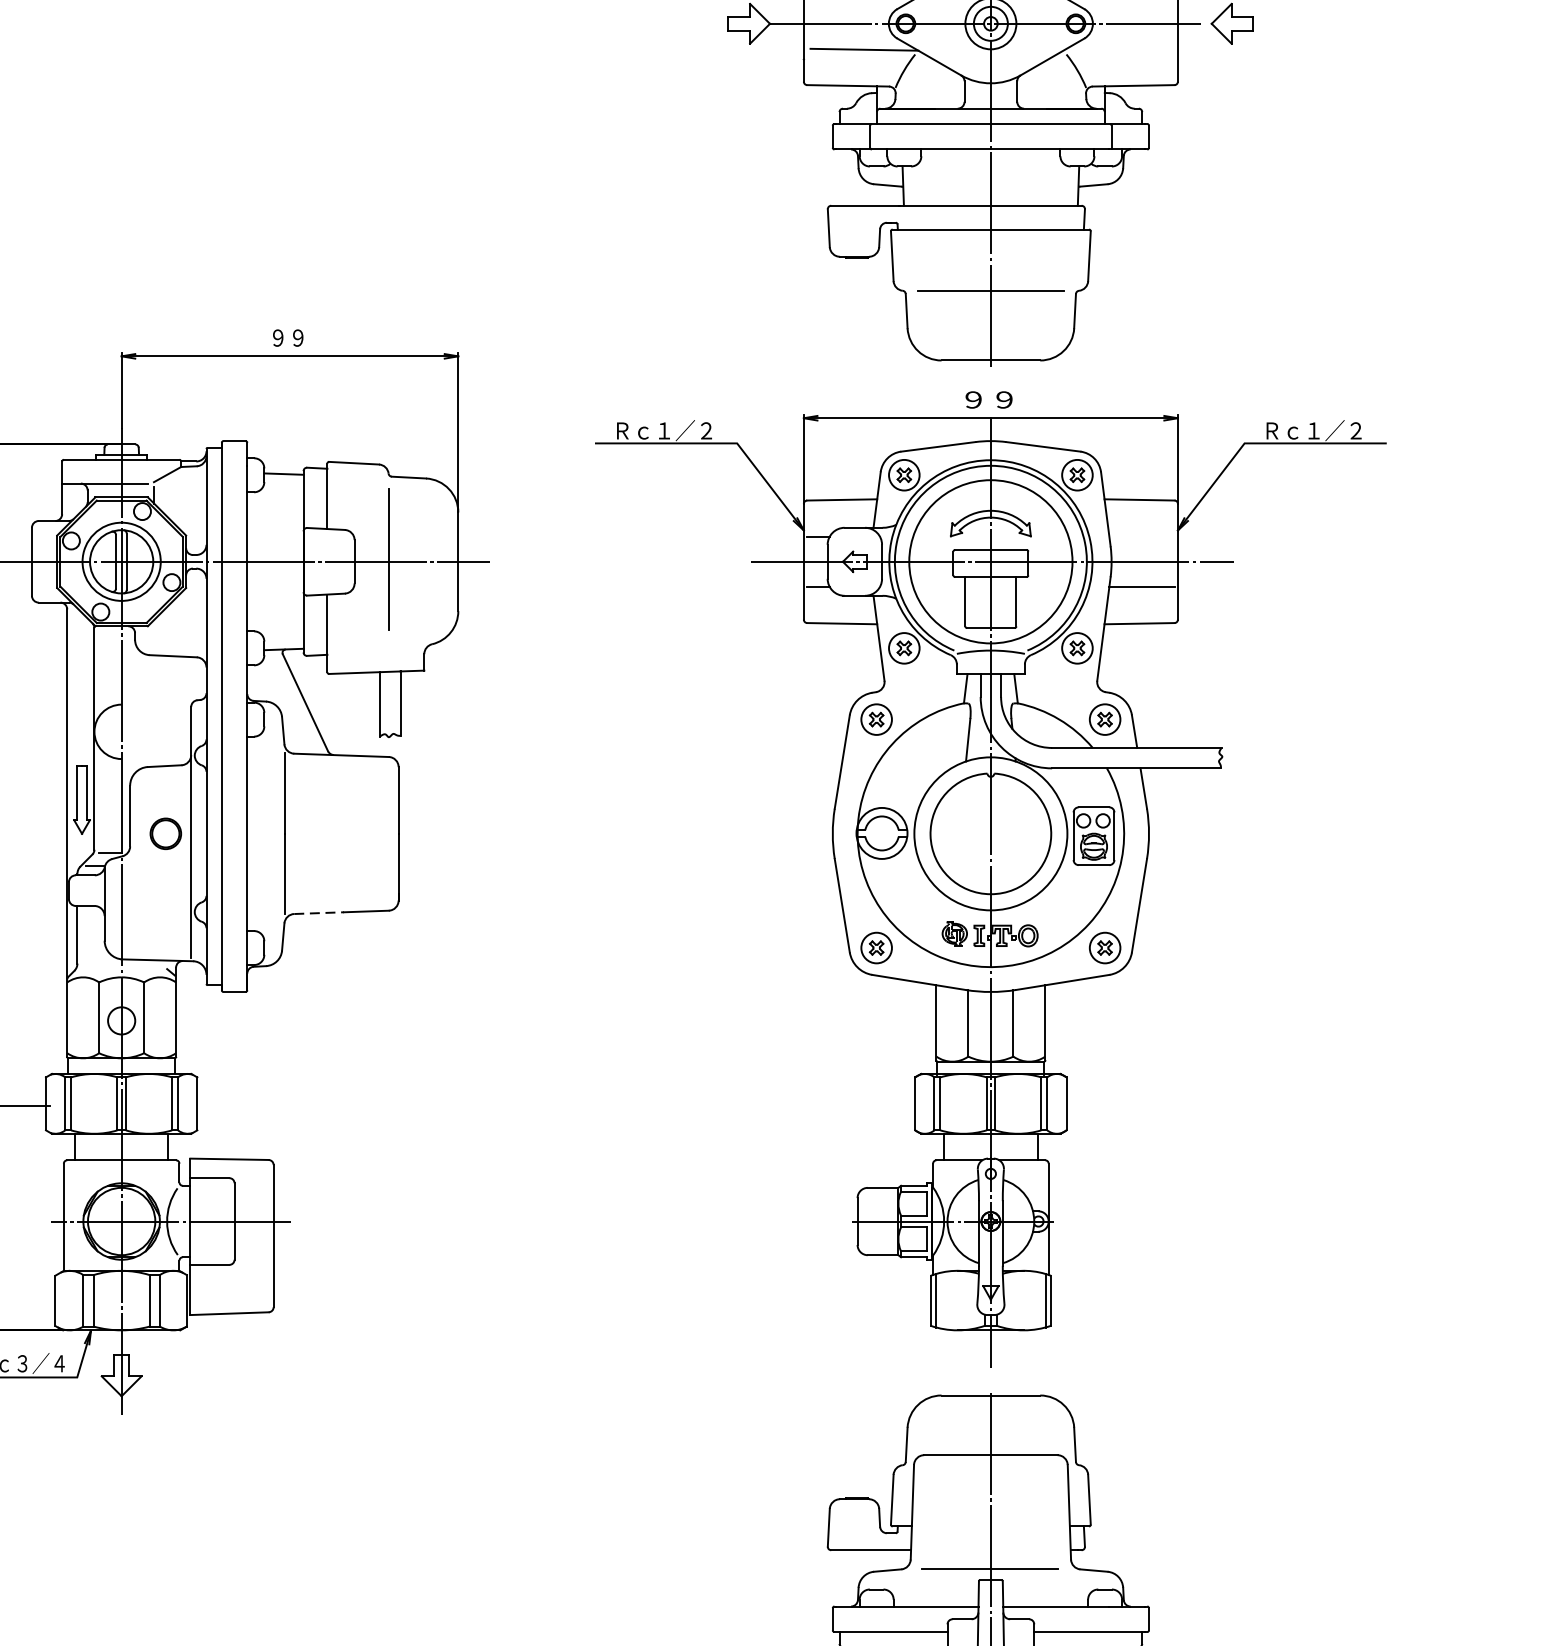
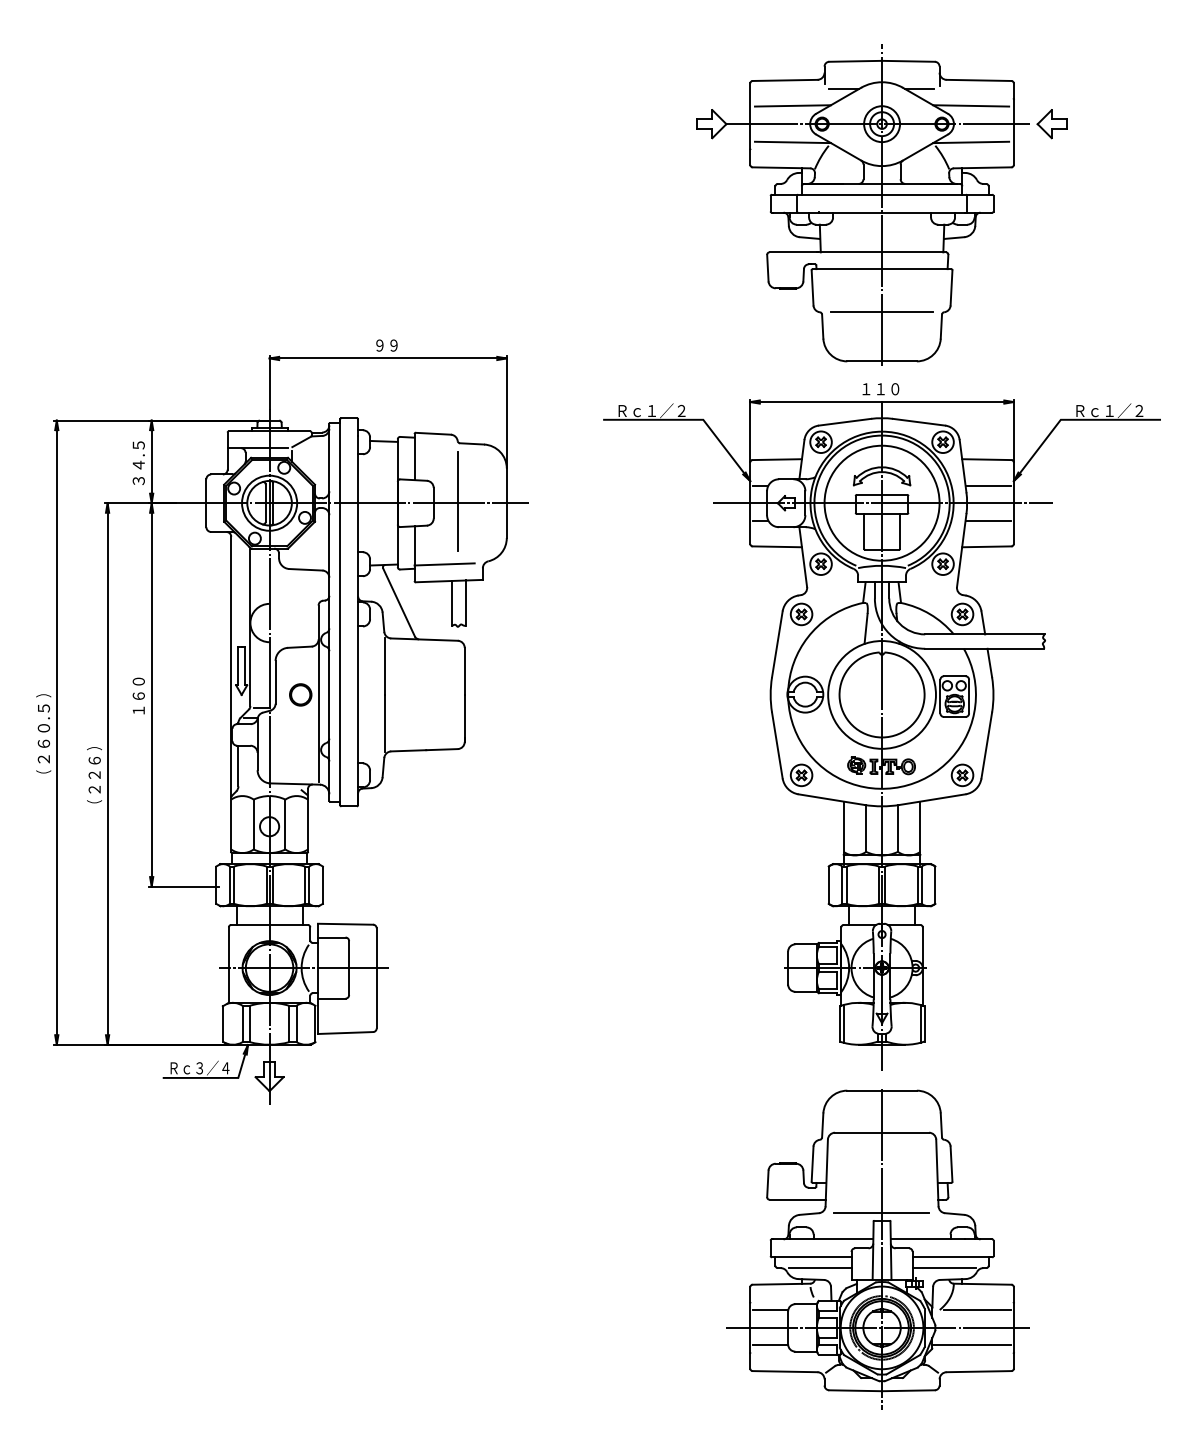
line: (1117, 49) -> (971, 142), added
text: (988, 400) -> (880, 389), ９９ -> １１０
line: (1141, 536) -> (988, 485), added
line: (369, 648) -> (444, 564), added
line: (318, 912) -> (408, 750), dashed -> solid

